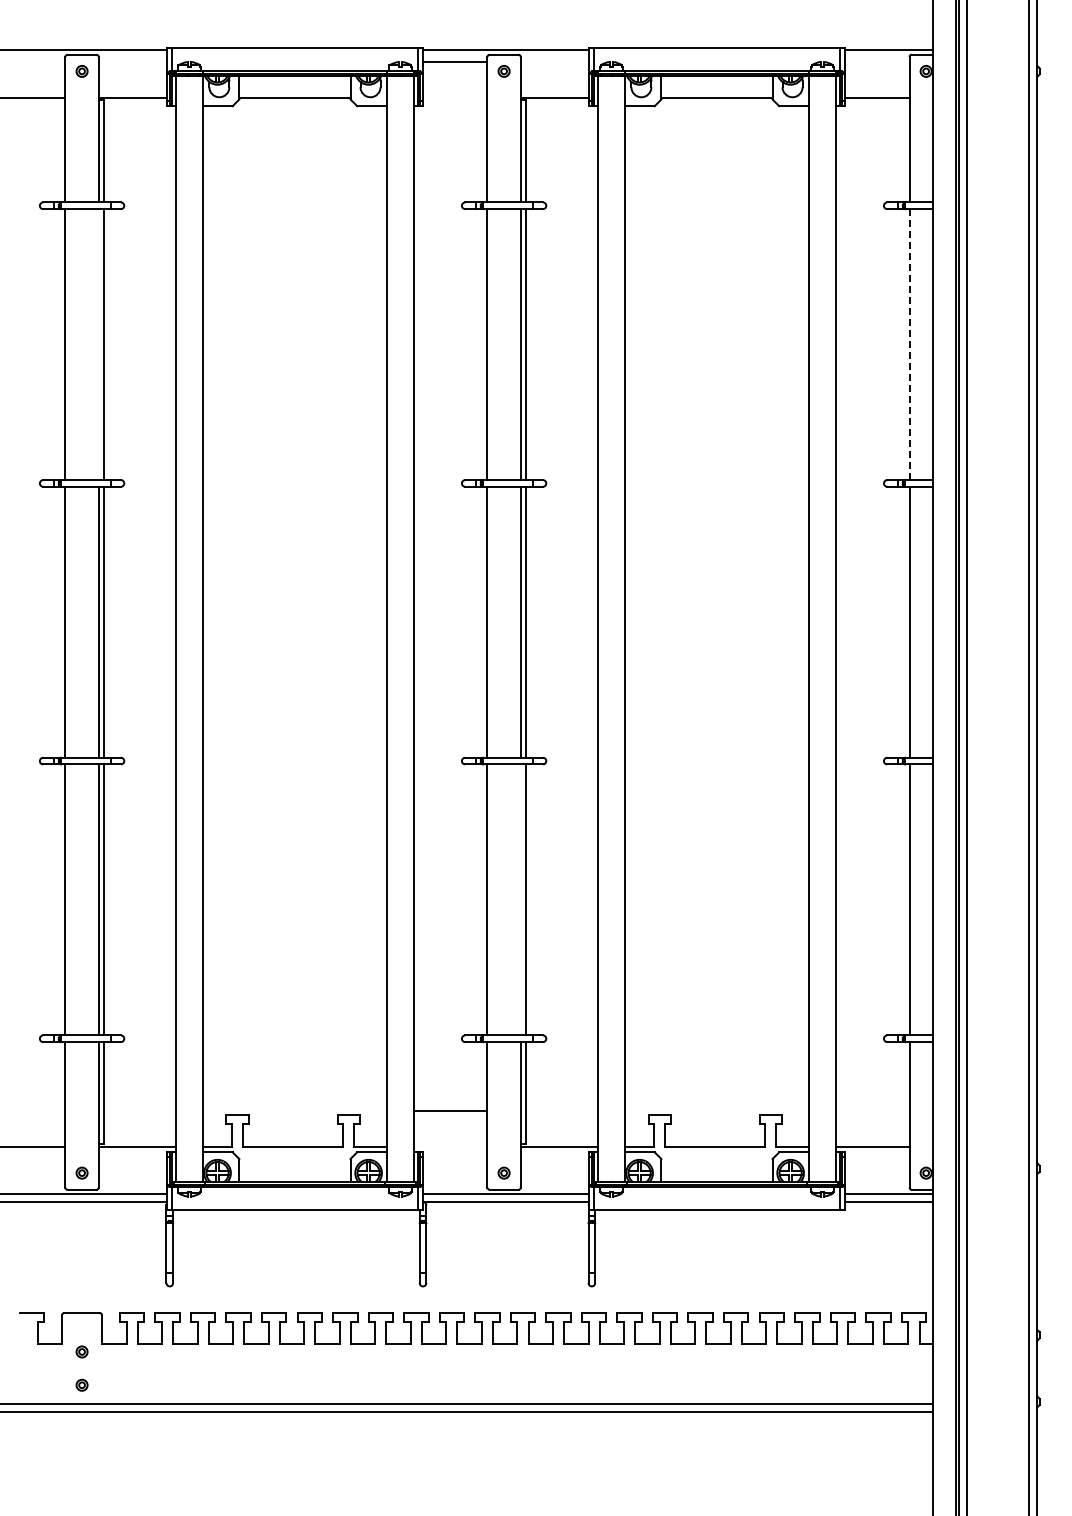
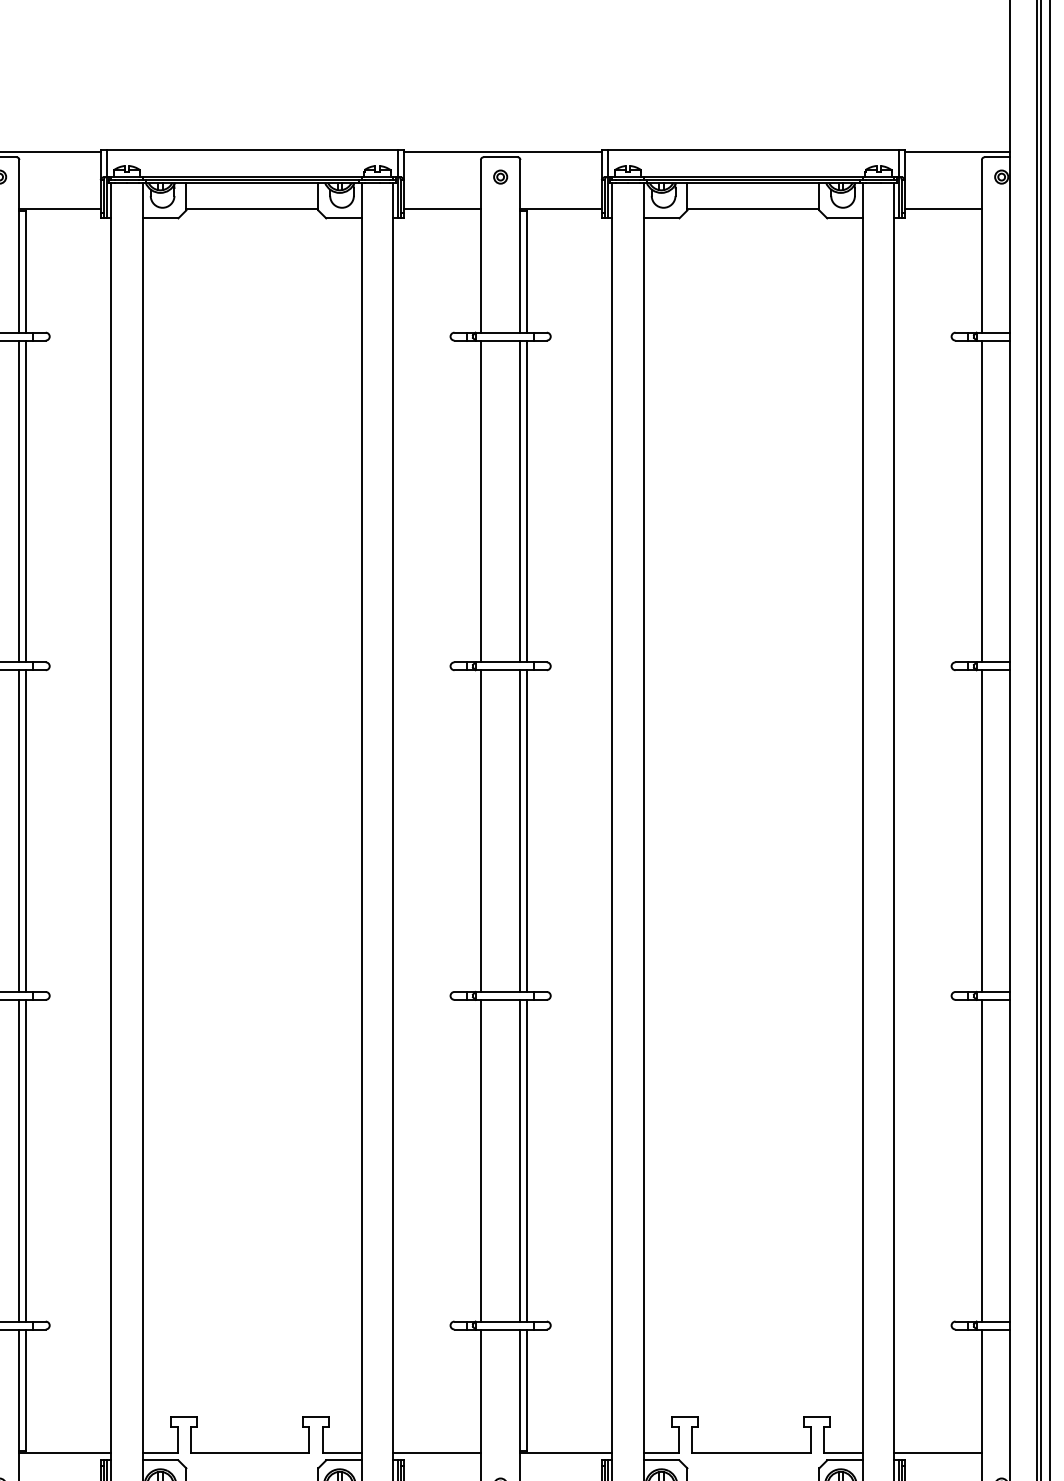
line: (454, 62) -> (441, 209), moved
line: (98, 344) -> (19, 501), added
line: (909, 344) -> (981, 501), dashed -> solid
line: (520, 899) -> (520, 1160), added
line: (450, 1110) -> (437, 1453), moved

